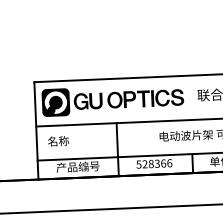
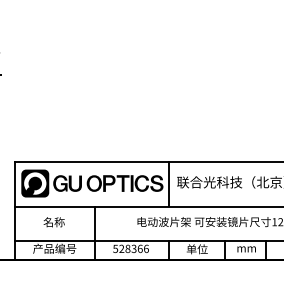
line: (190, 97) -> (169, 184), added
text: (57, 141) -> (53, 222), moved

